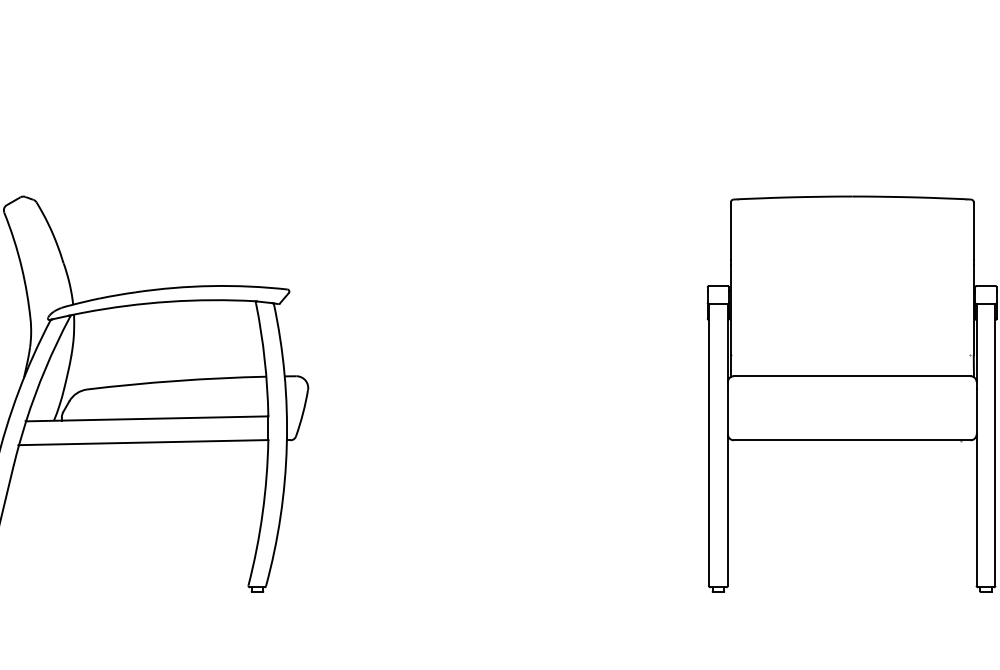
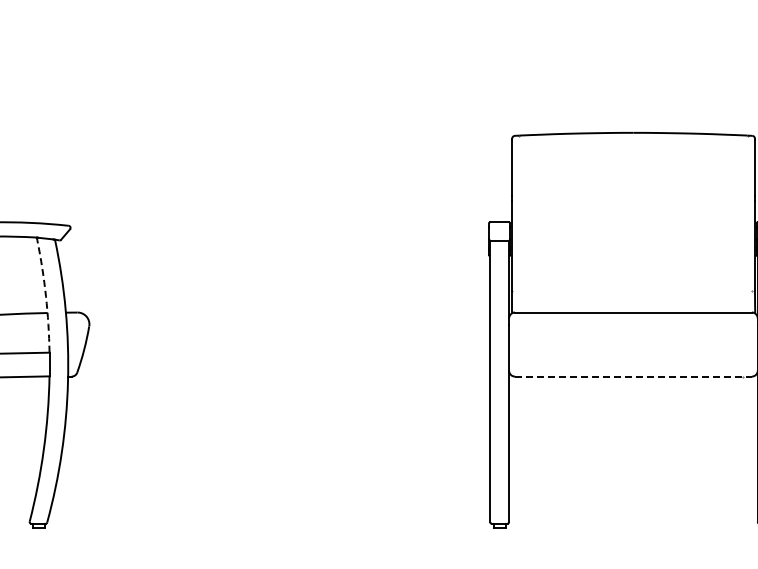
arc: (264, 359) -> (45, 295), solid -> dashed
line: (852, 440) -> (633, 376), solid -> dashed

